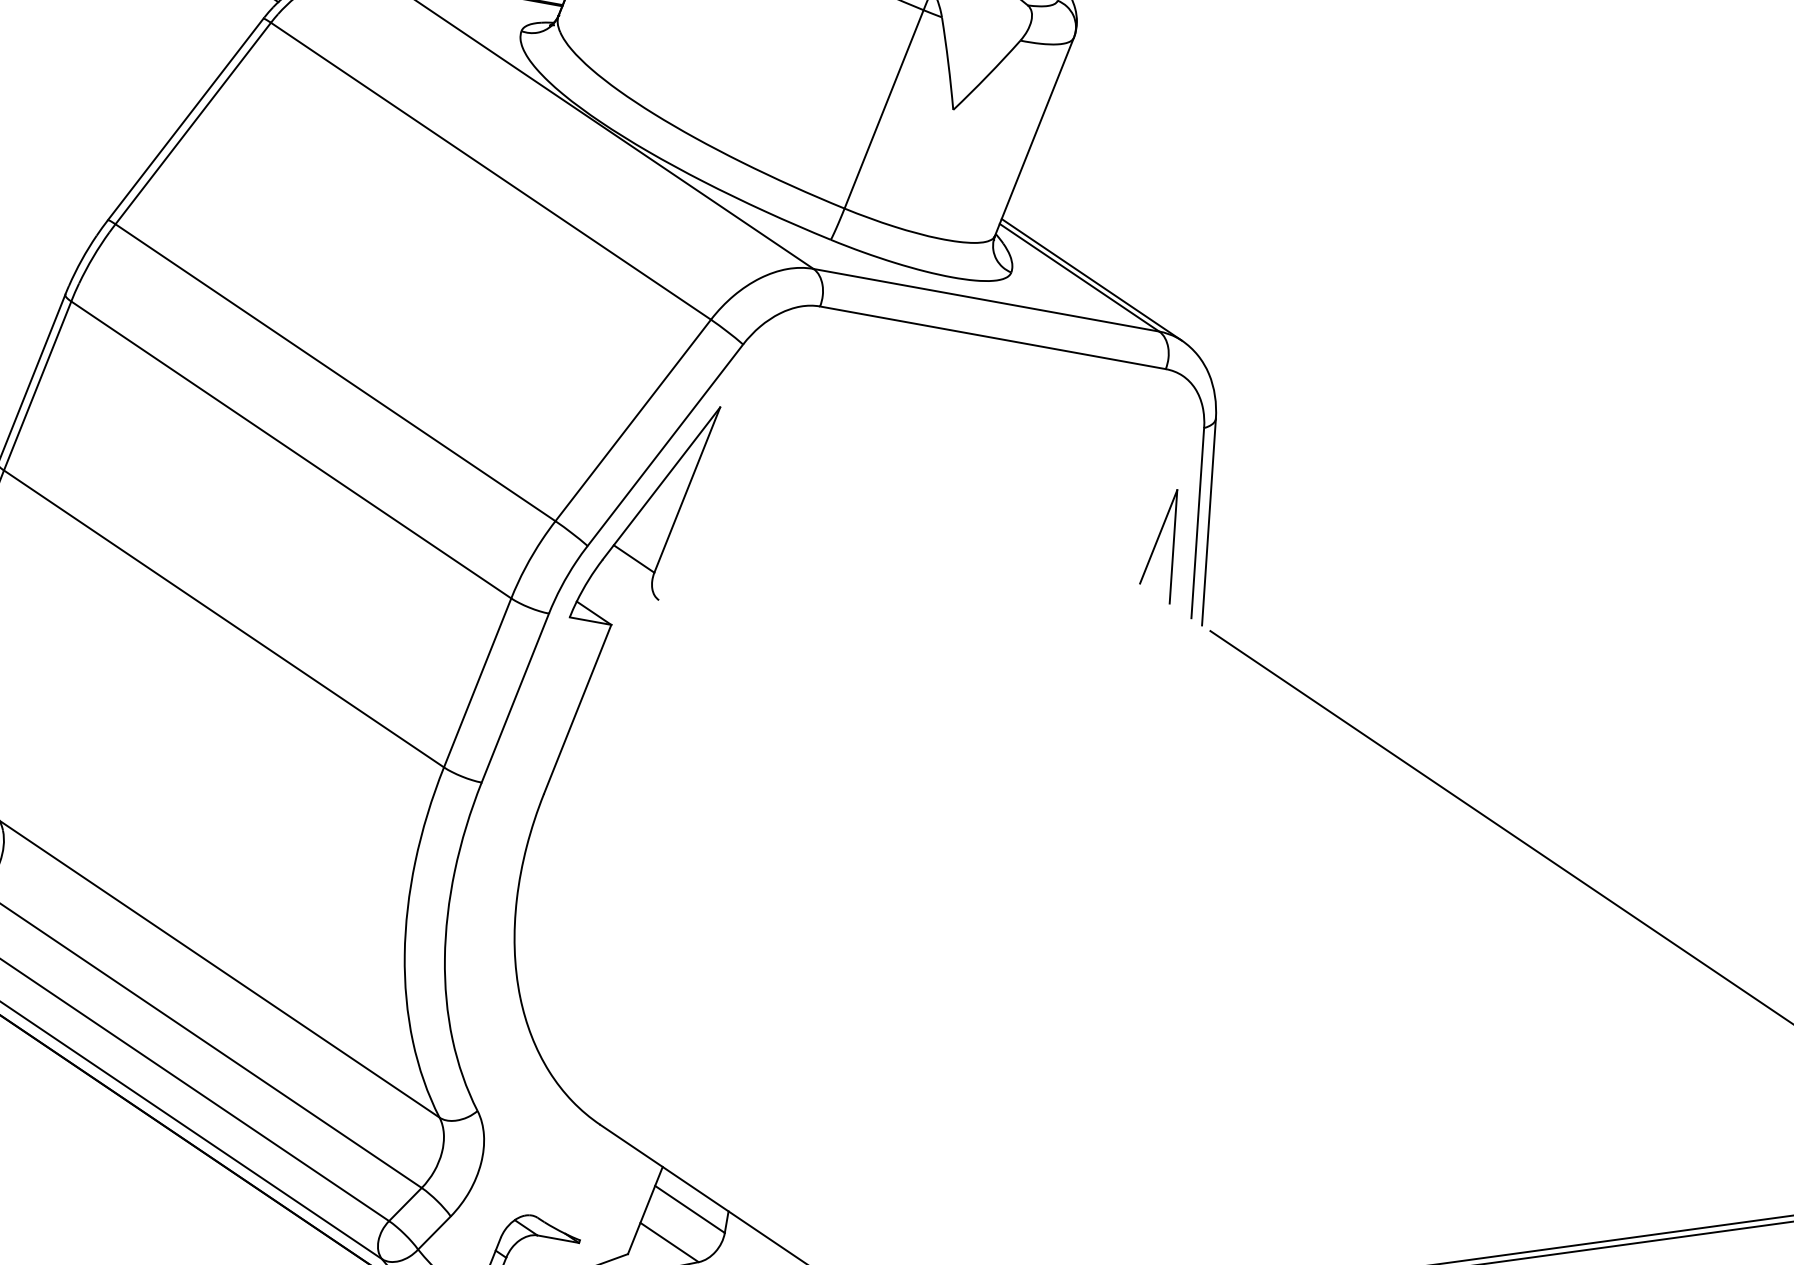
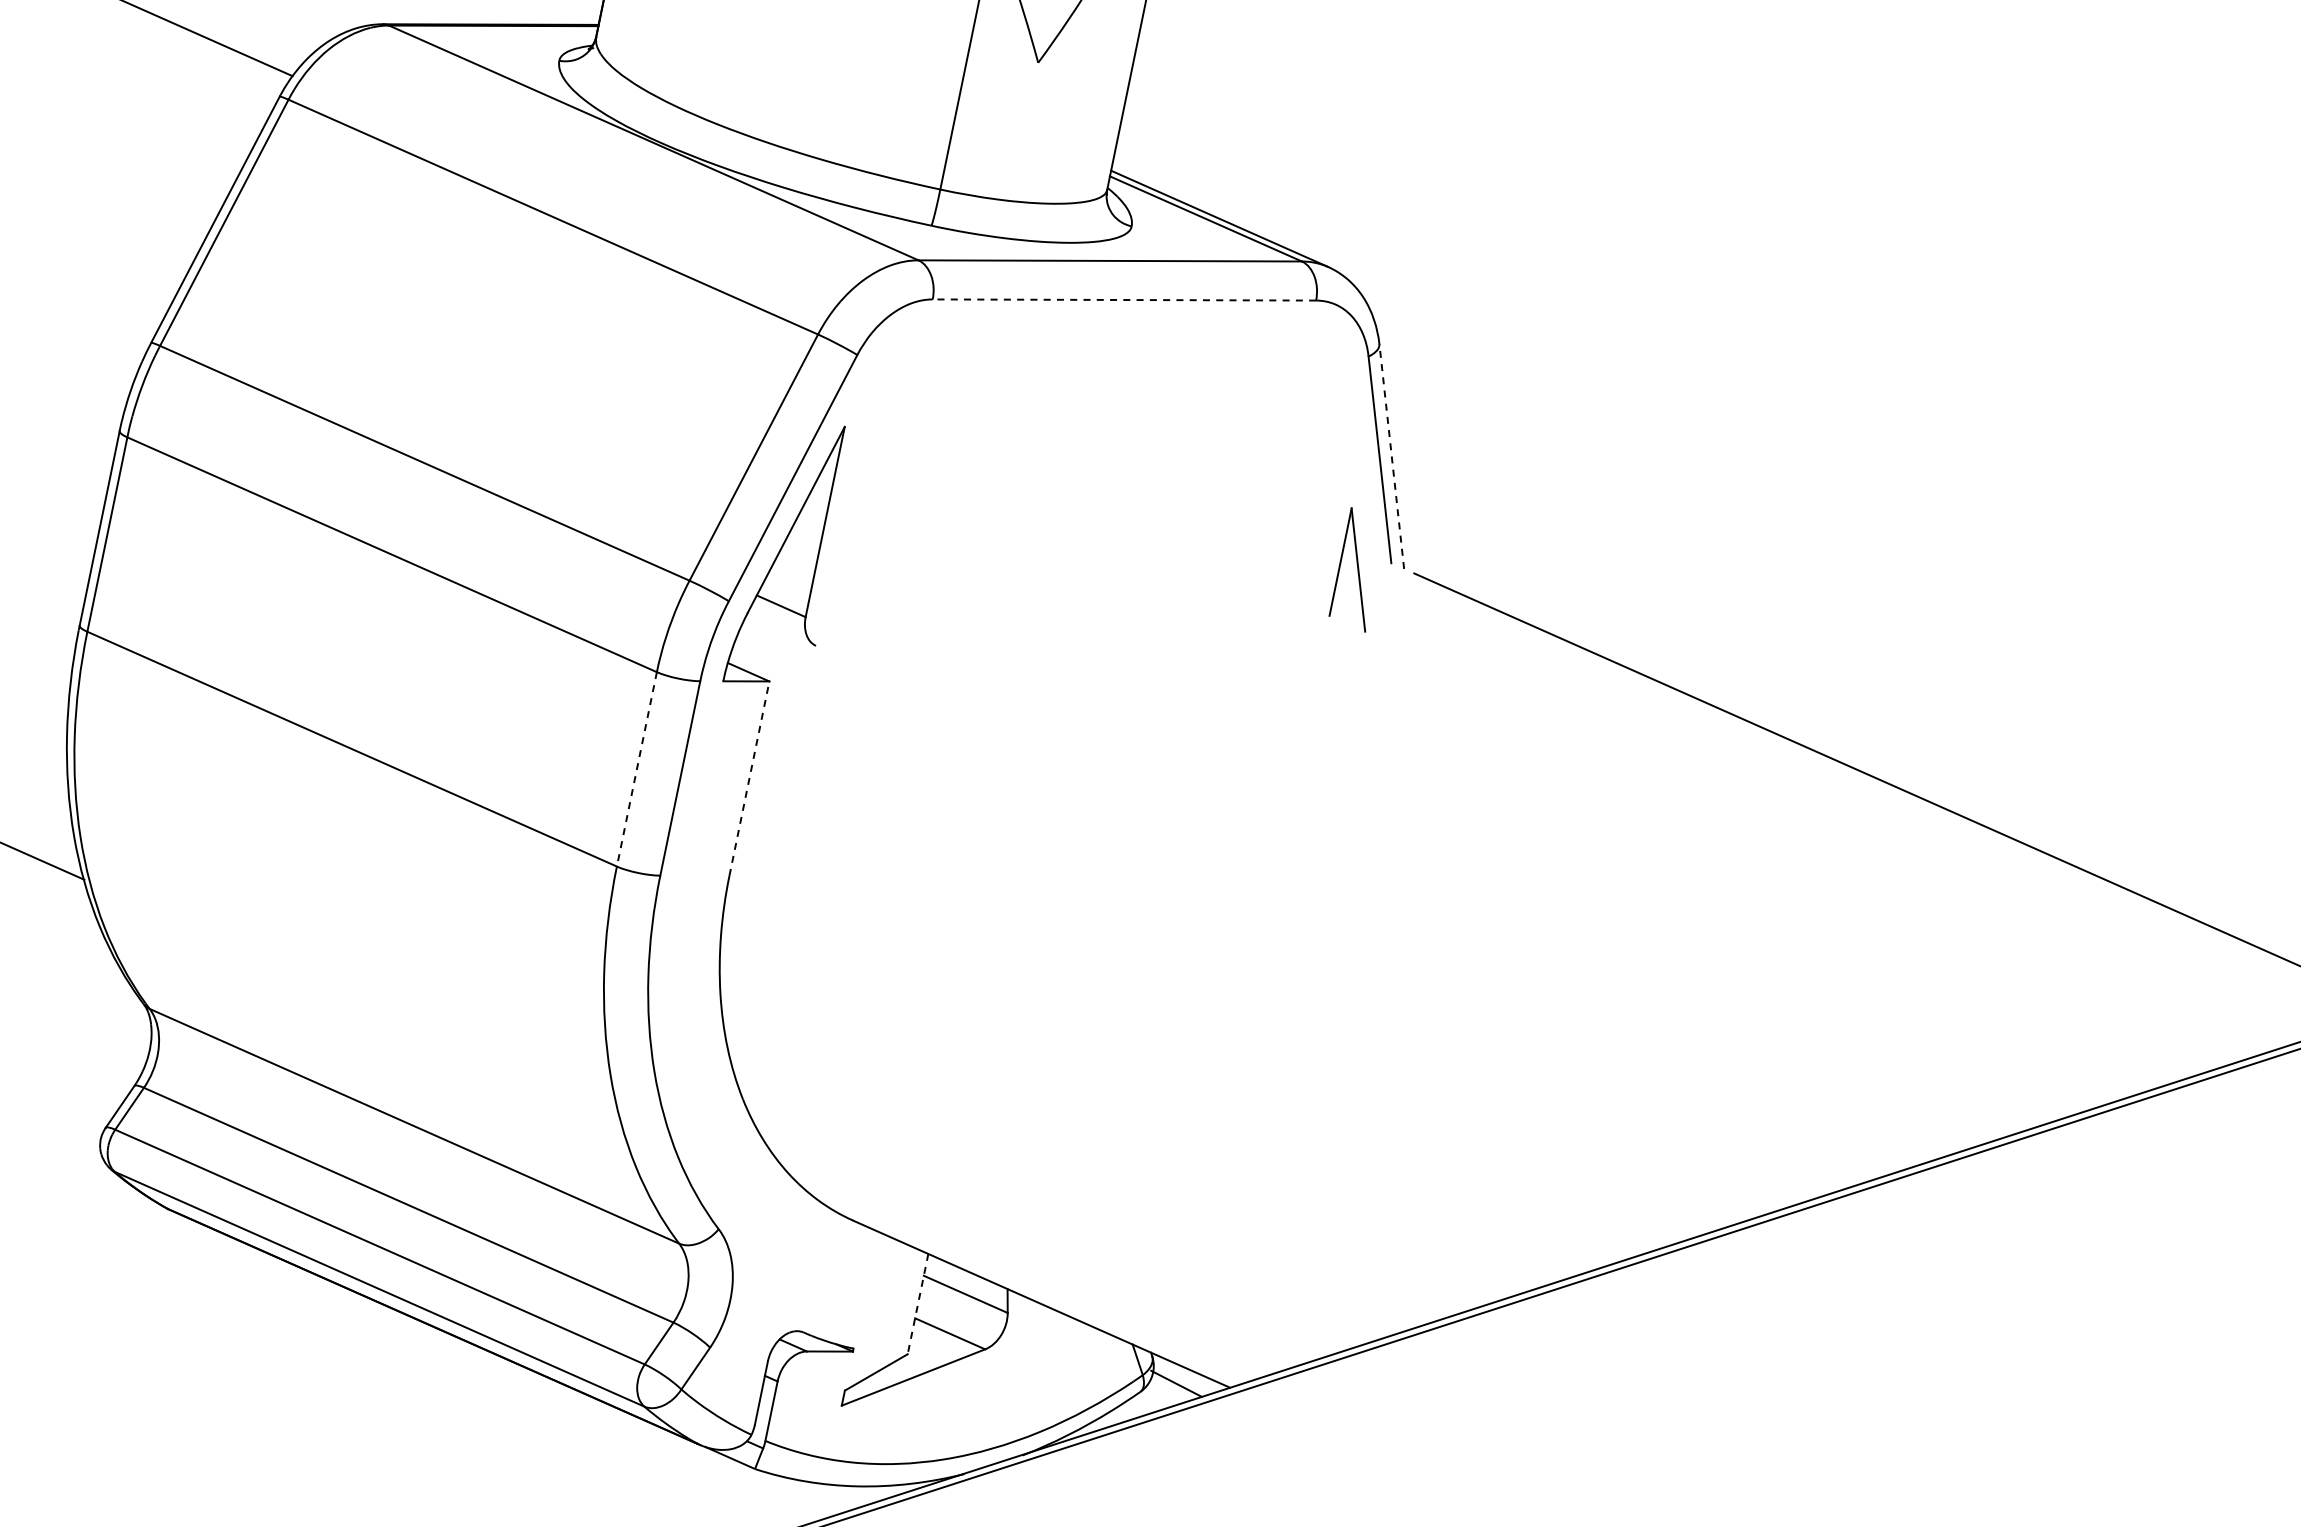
line: (992, 338) -> (1124, 300), solid -> dashed
line: (1208, 521) -> (1391, 456), solid -> dashed
part: (1157, 542) -> (1340, 568), moved
line: (477, 682) -> (636, 769), solid -> dashed
line: (577, 709) -> (749, 778), solid -> dashed
line: (644, 1210) -> (917, 1304), solid -> dashed

